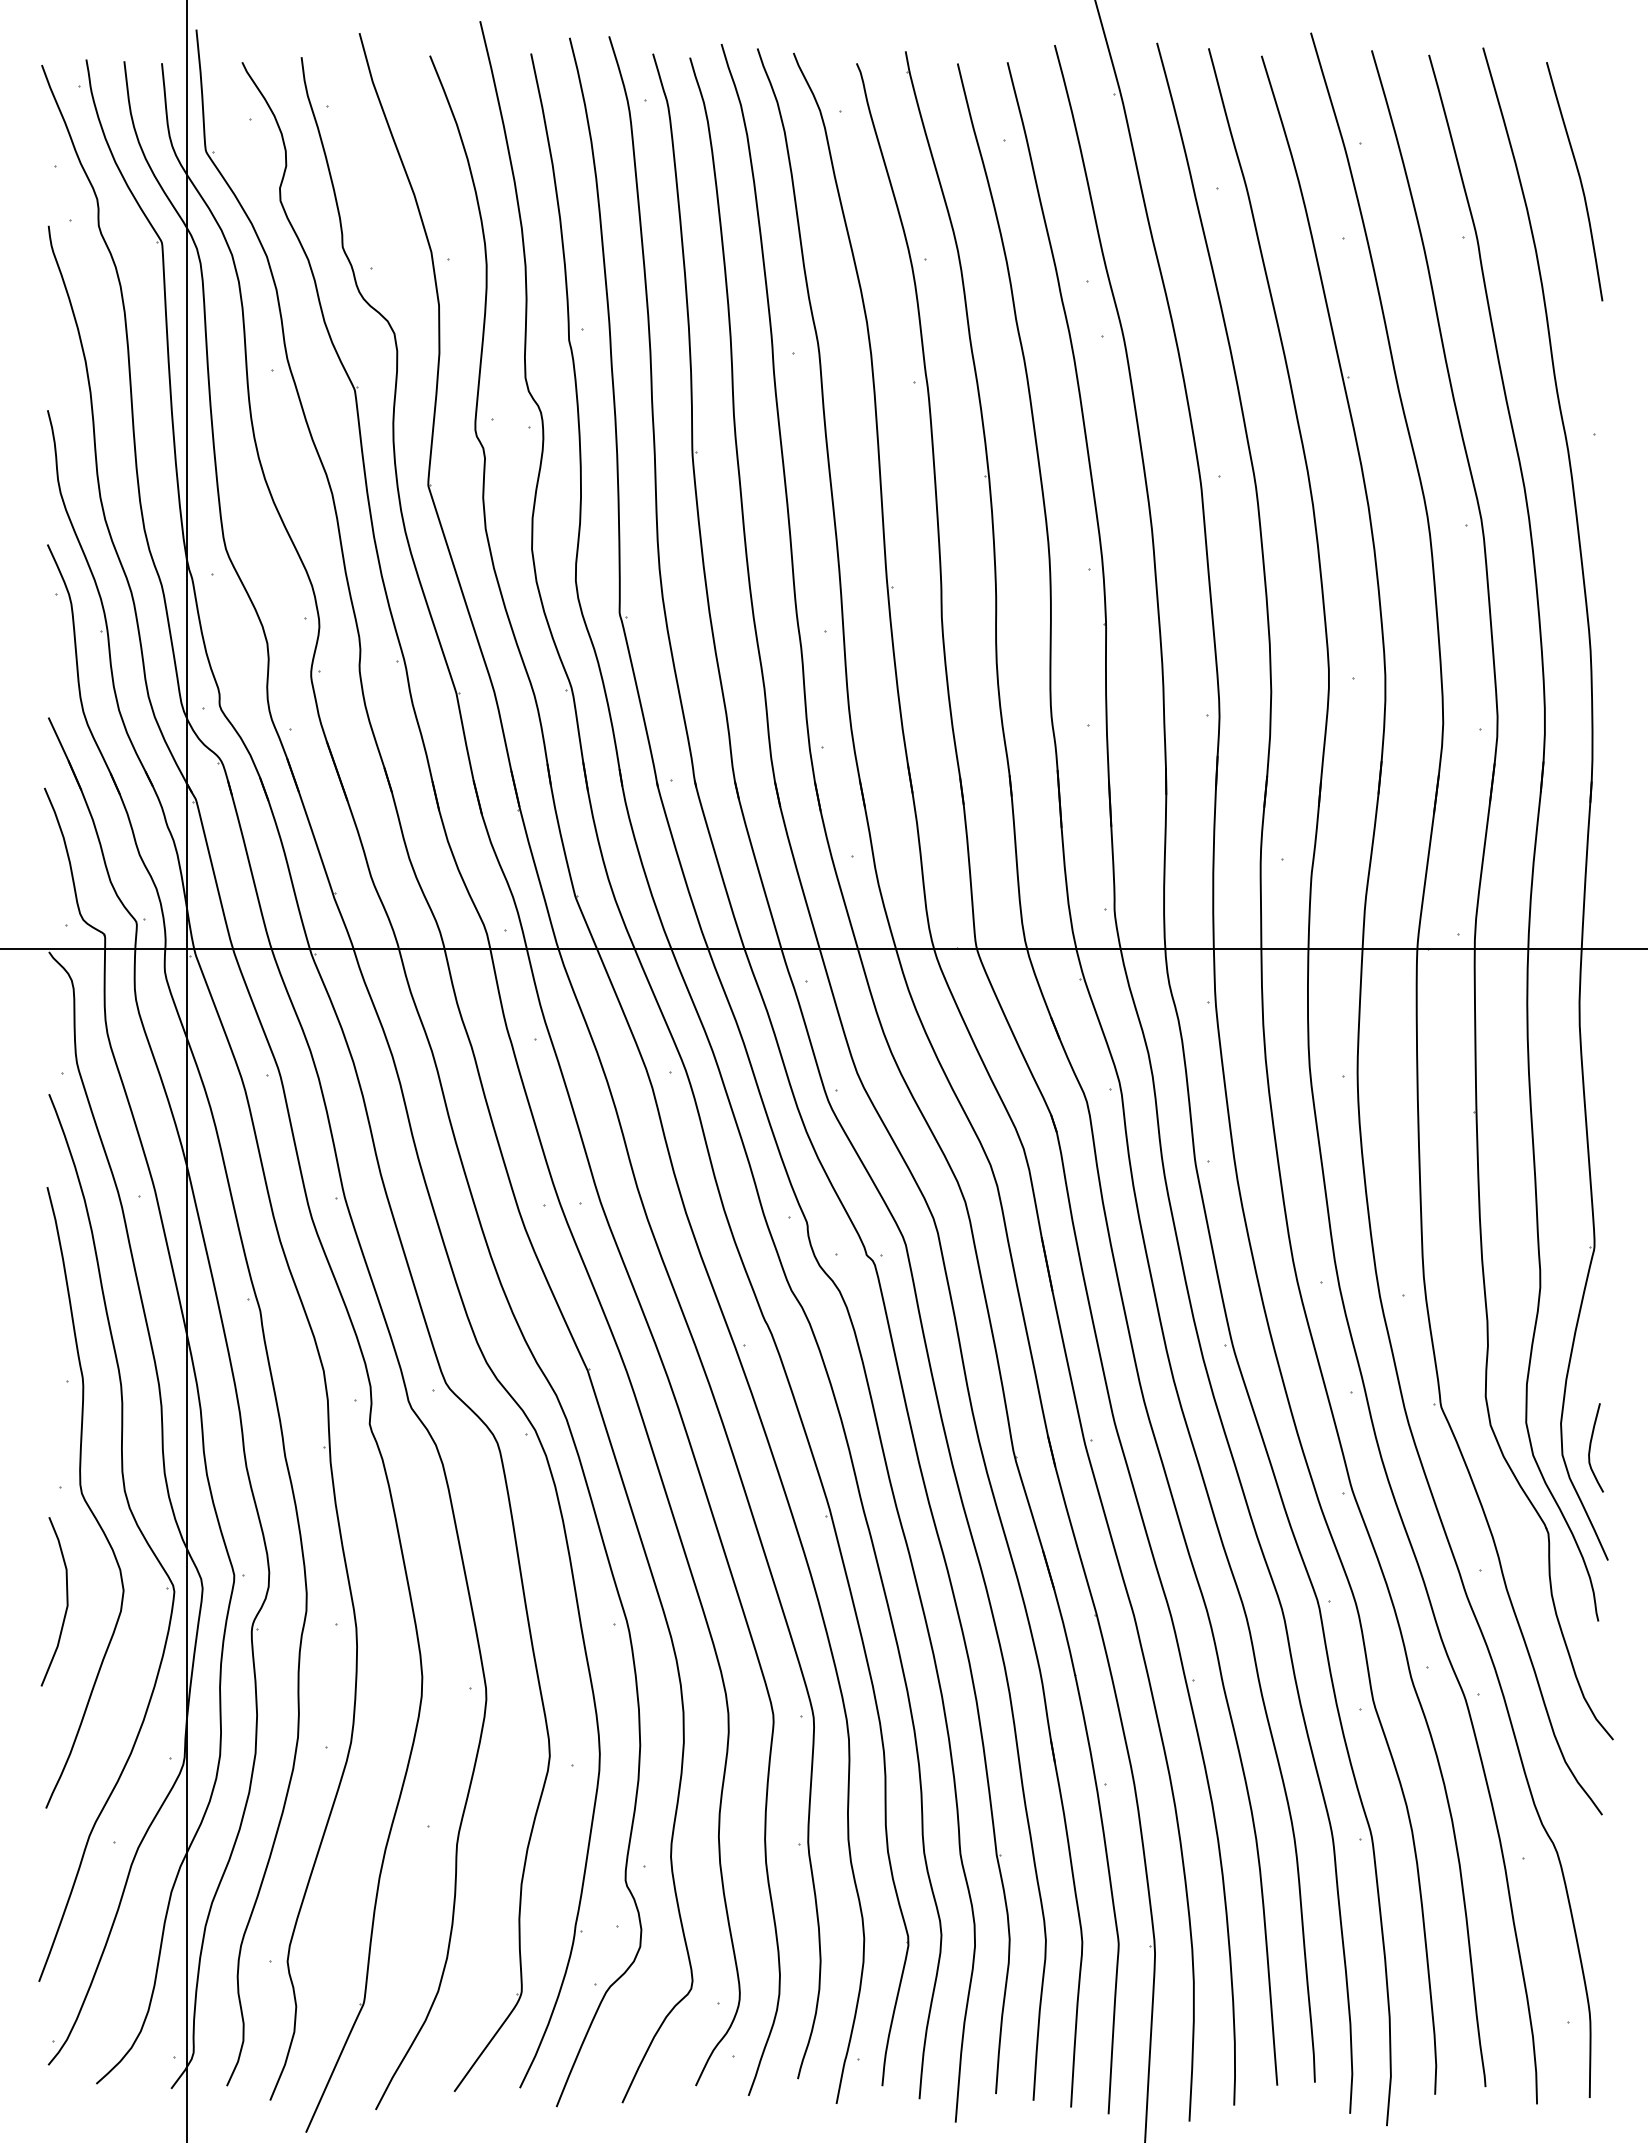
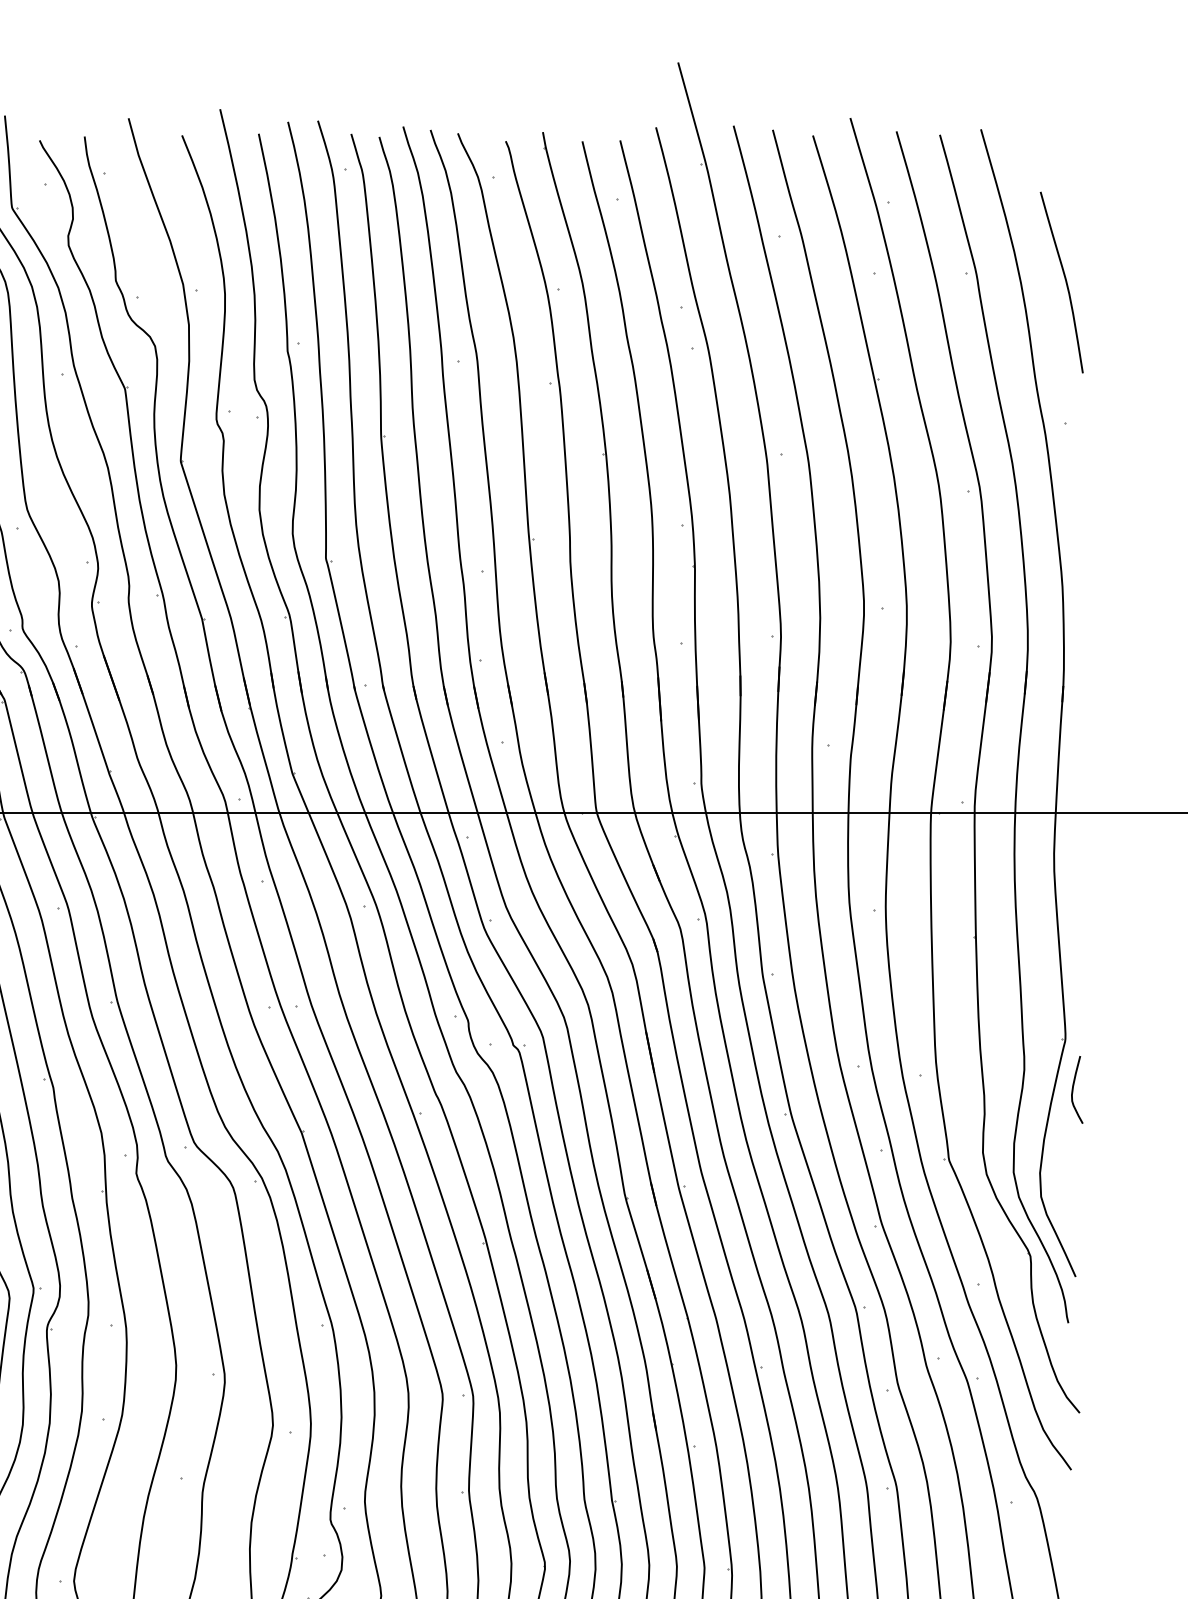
curve: (1579, 180) -> (1065, 281), moved
curve: (1591, 1445) -> (1073, 1088), moved

